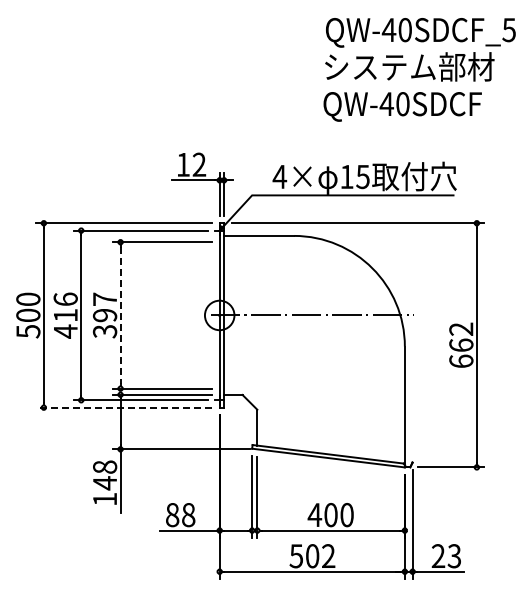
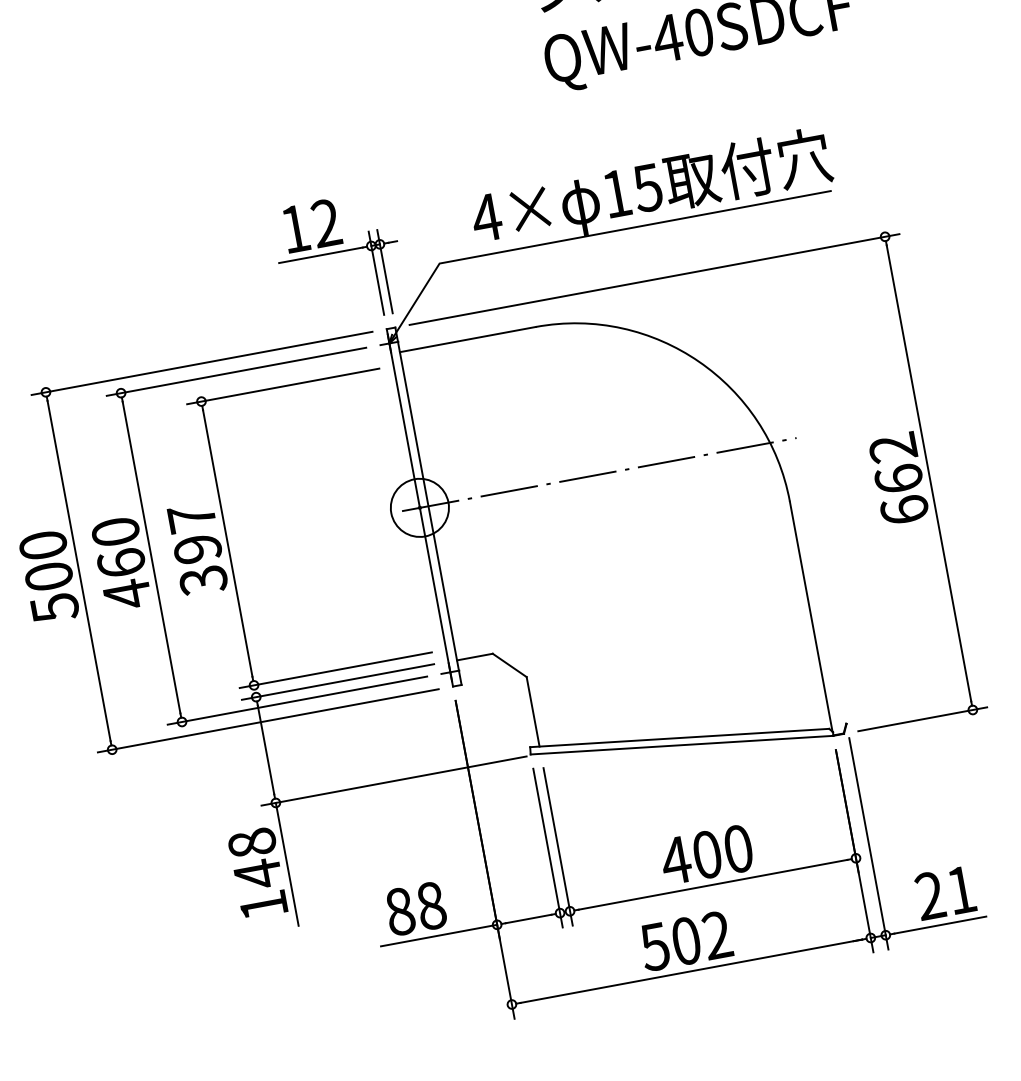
text: (65, 306) -> (117, 545), 416 -> 460
line: (120, 315) -> (227, 543), dashed -> solid
line: (124, 407) -> (268, 720), dashed -> solid
text: (453, 556) -> (959, 891), 23 -> 21

